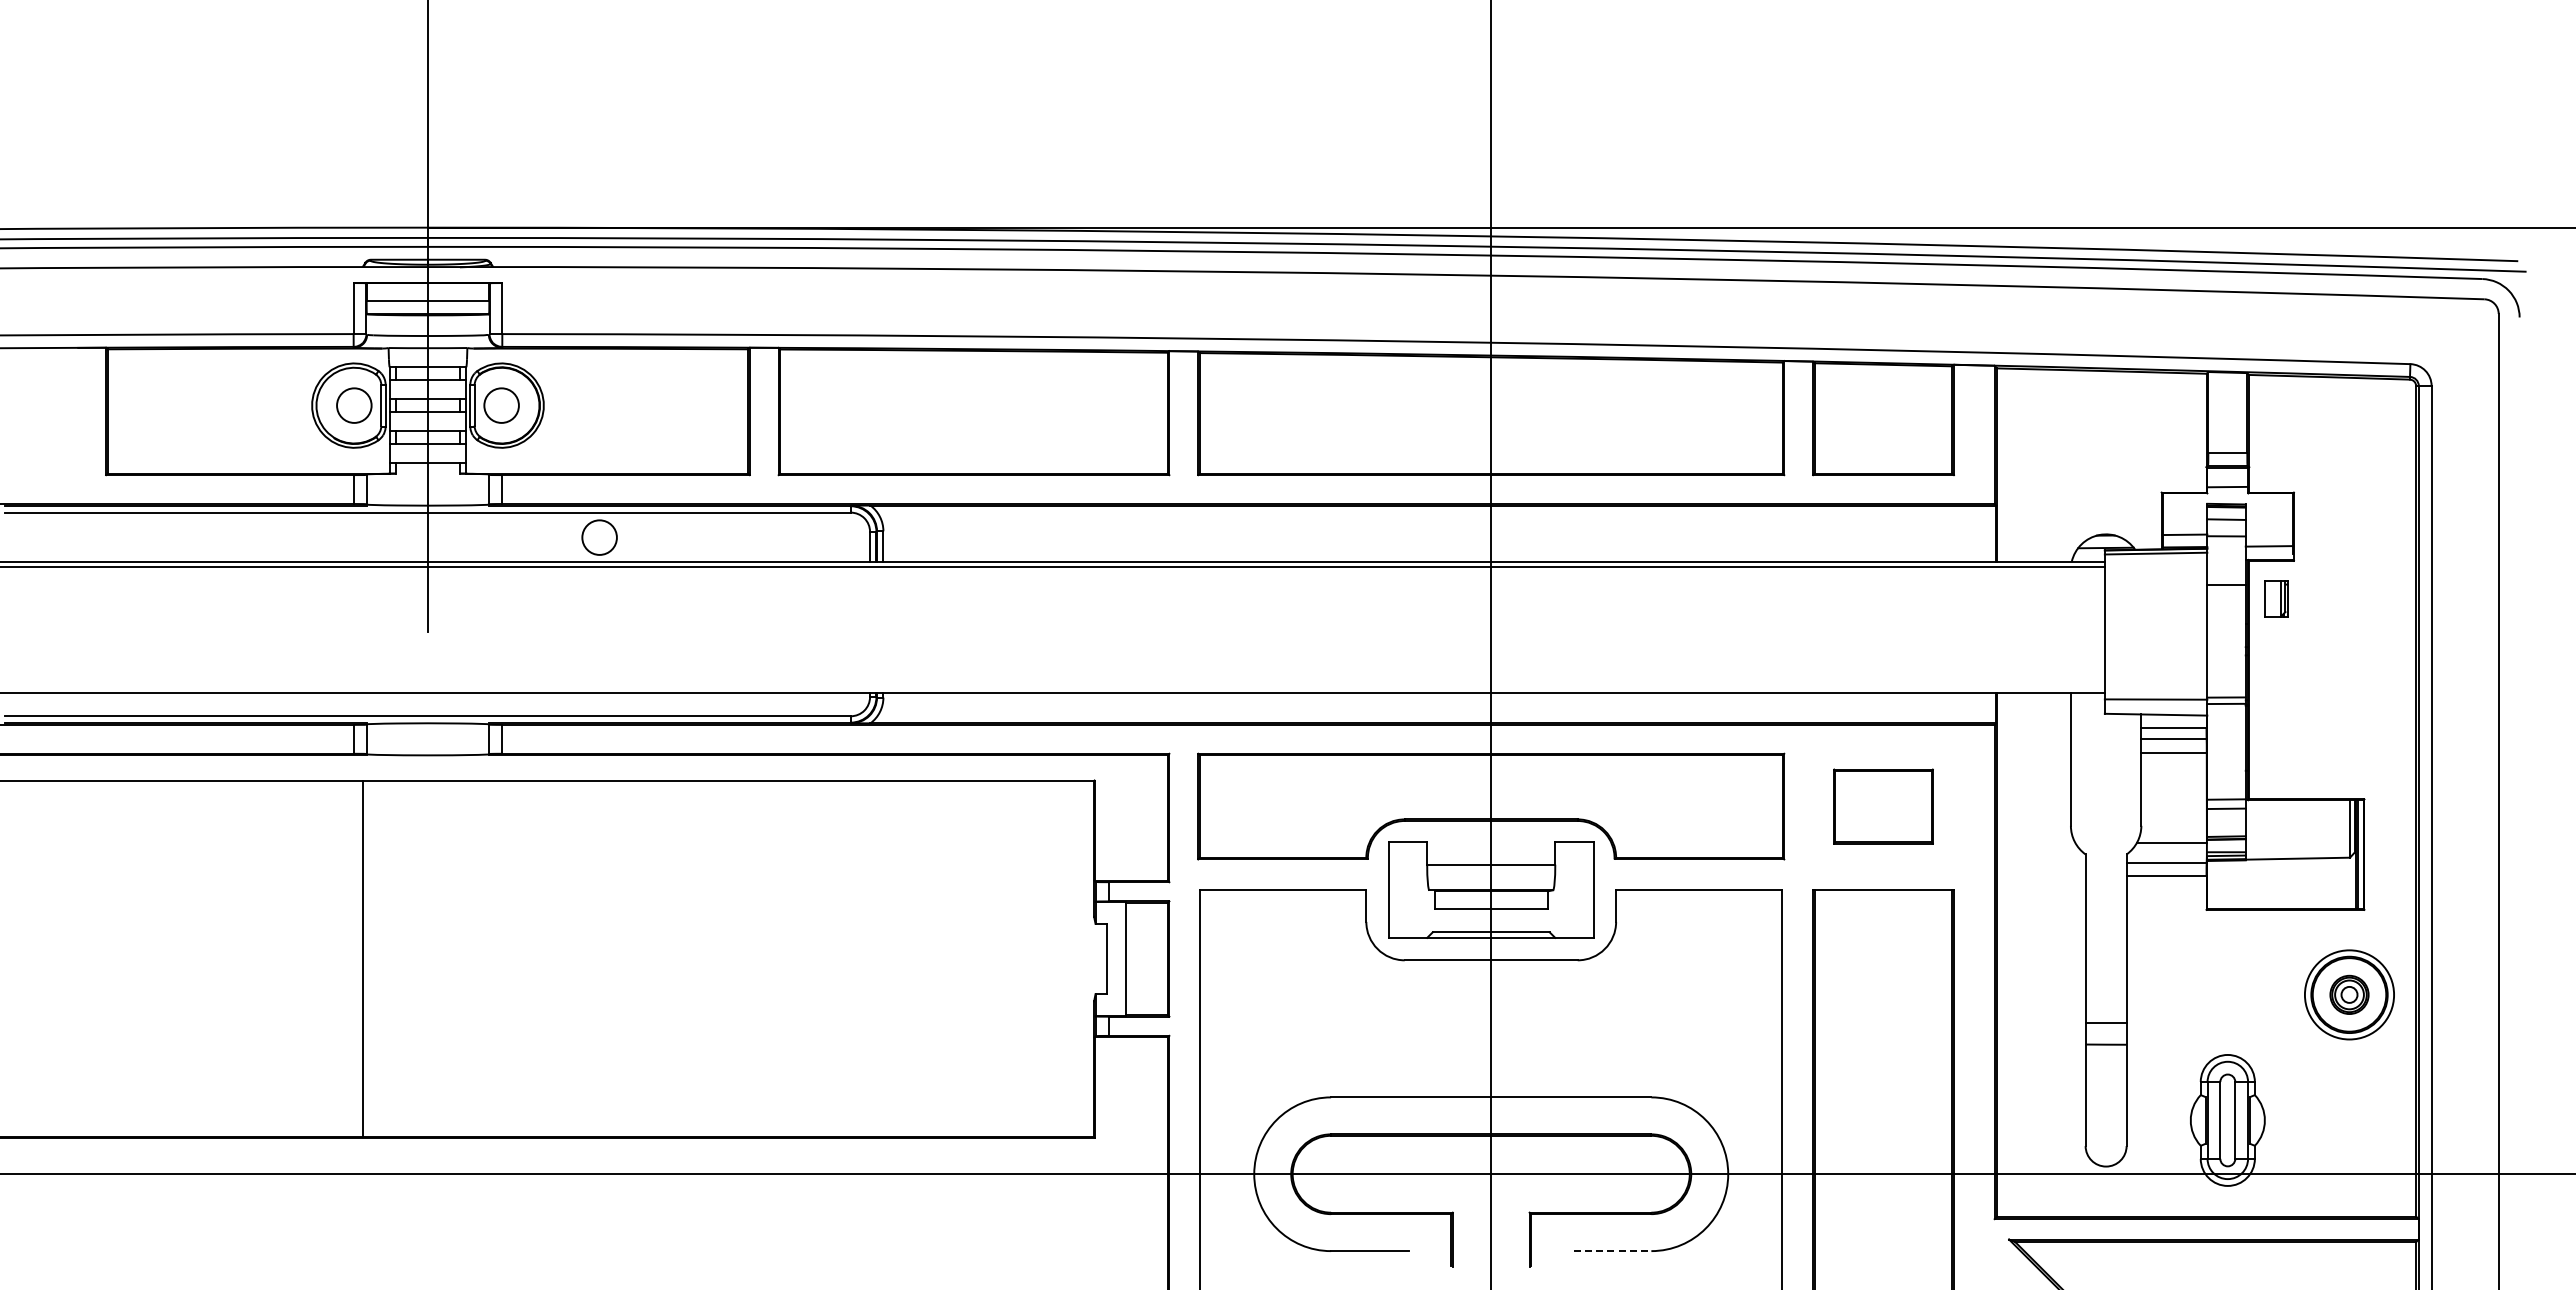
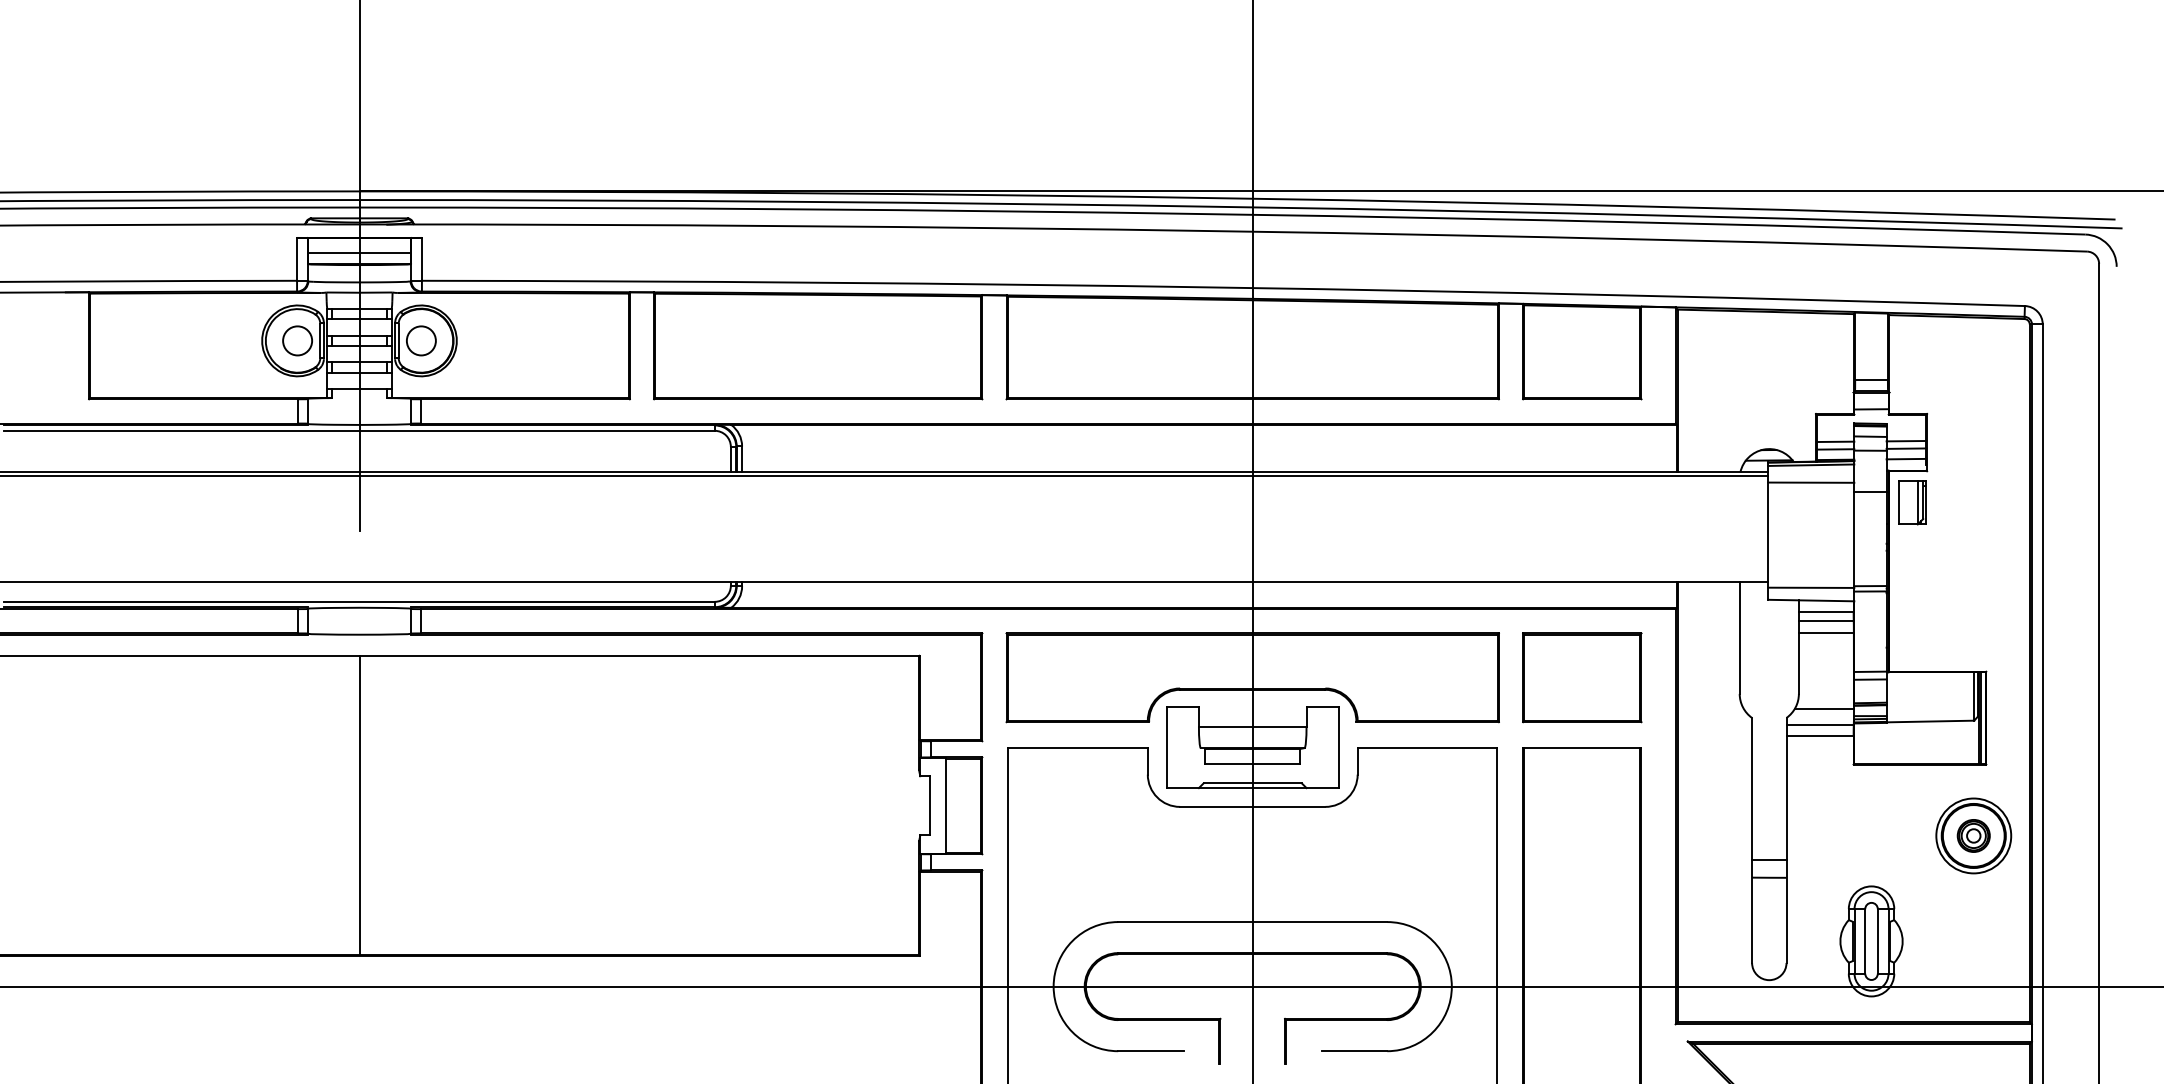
line: (2269, 524) -> (1906, 440), added
line: (2184, 525) -> (1835, 441), added
line: (2269, 533) -> (1906, 448), added
circle: (599, 537) -> (503, 451), removed
line: (2155, 574) -> (1810, 482), added
part: (2276, 598) -> (1912, 502), size x1.43
part: (1883, 806) -> (1582, 677), size x1.43
line: (362, 958) -> (359, 805), moved
line: (1612, 1251) -> (1354, 1051), dashed -> solid

